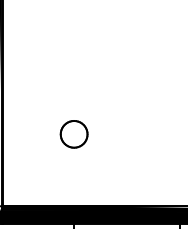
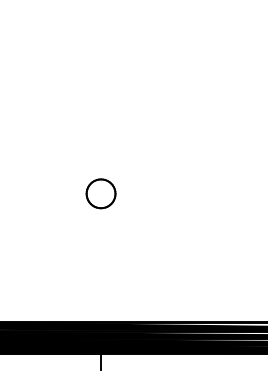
part: (73, 134) -> (100, 193), size x0.6

